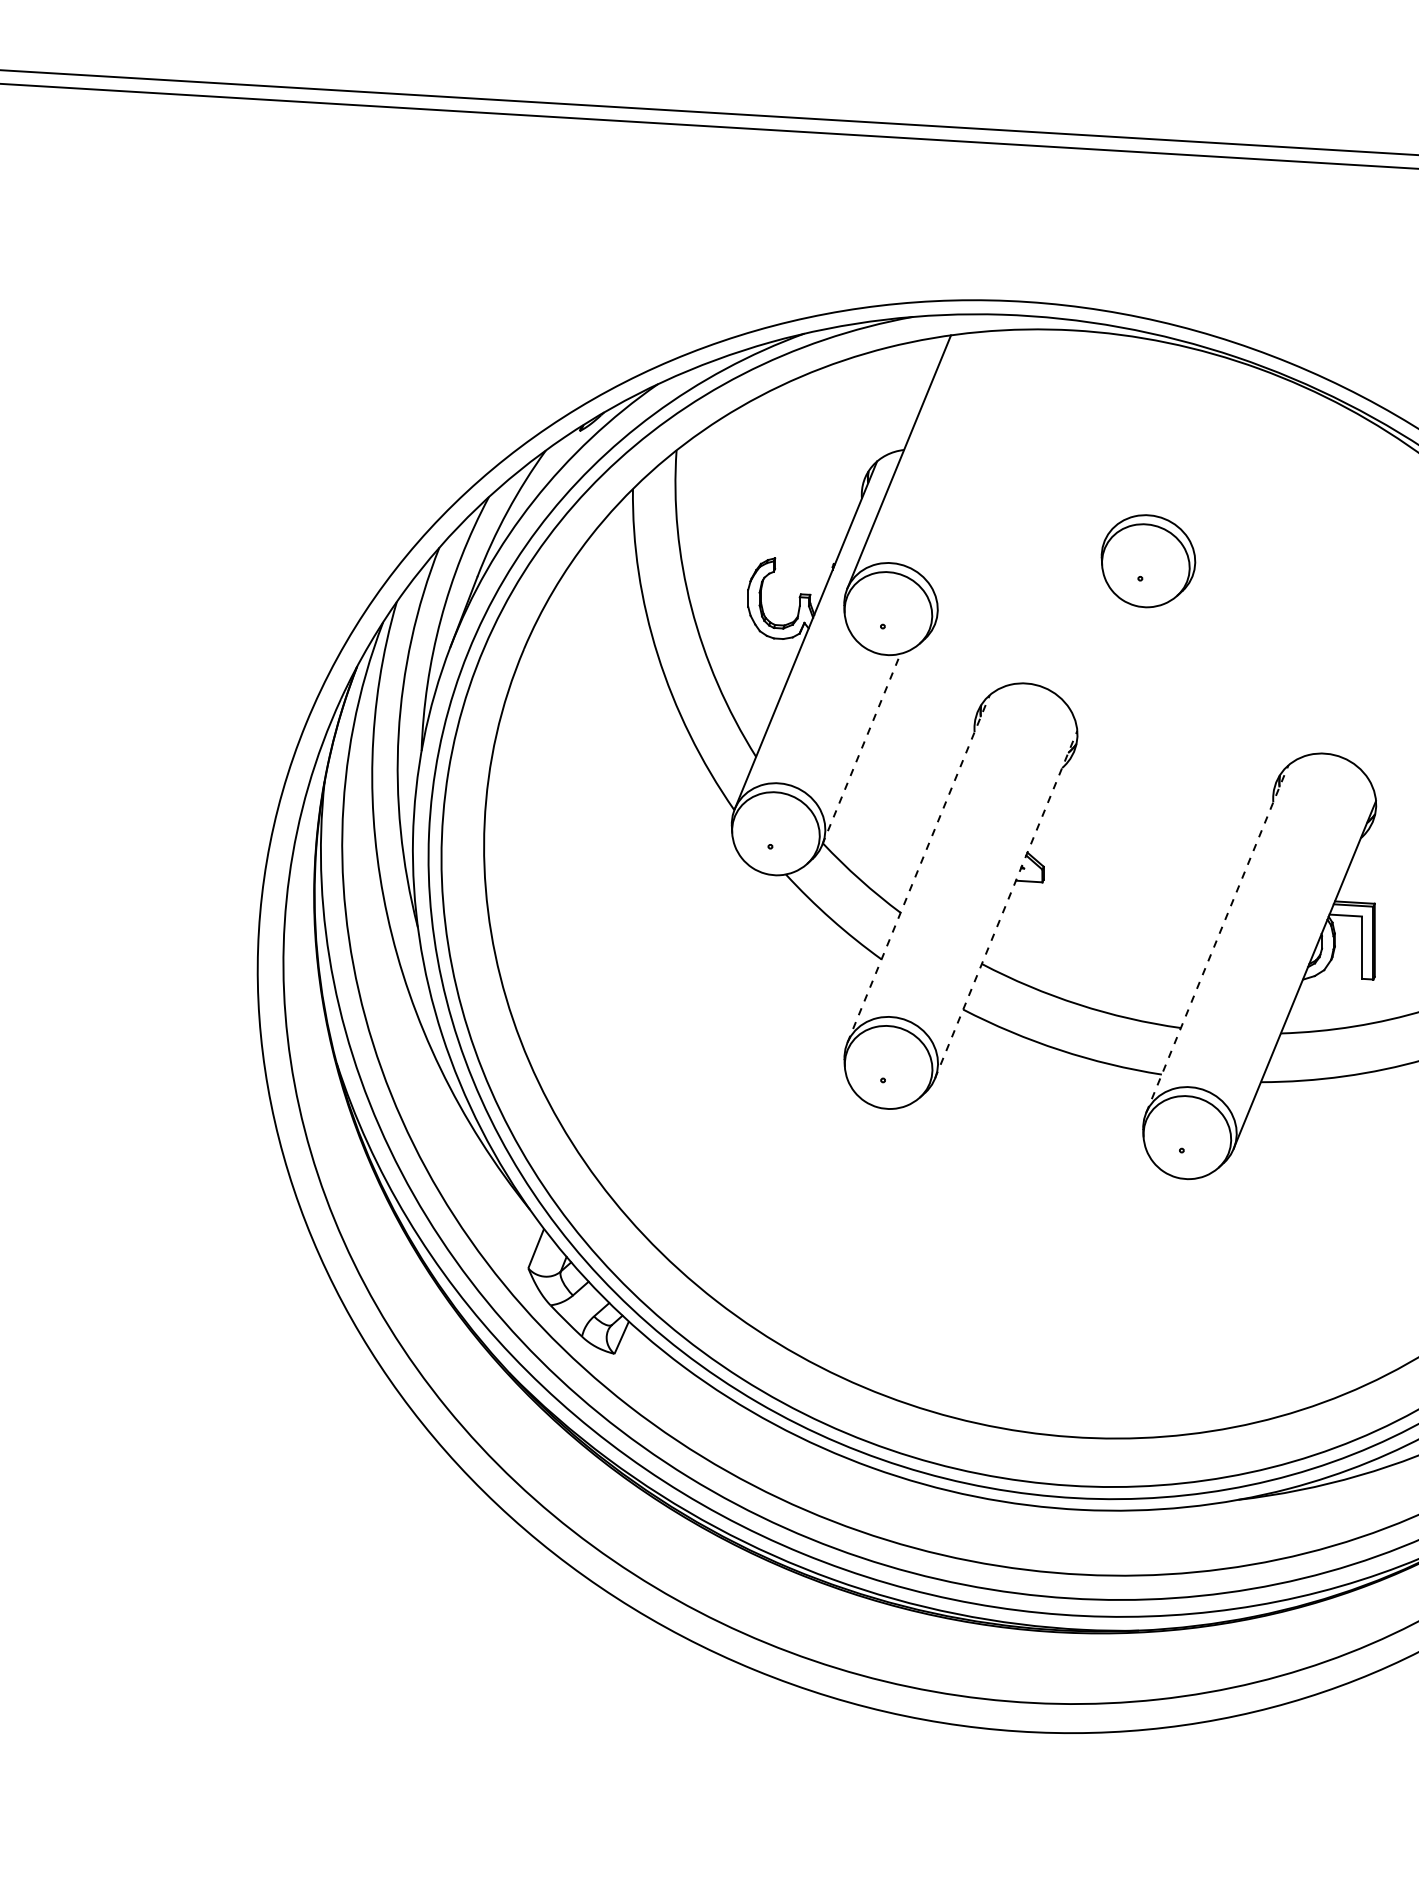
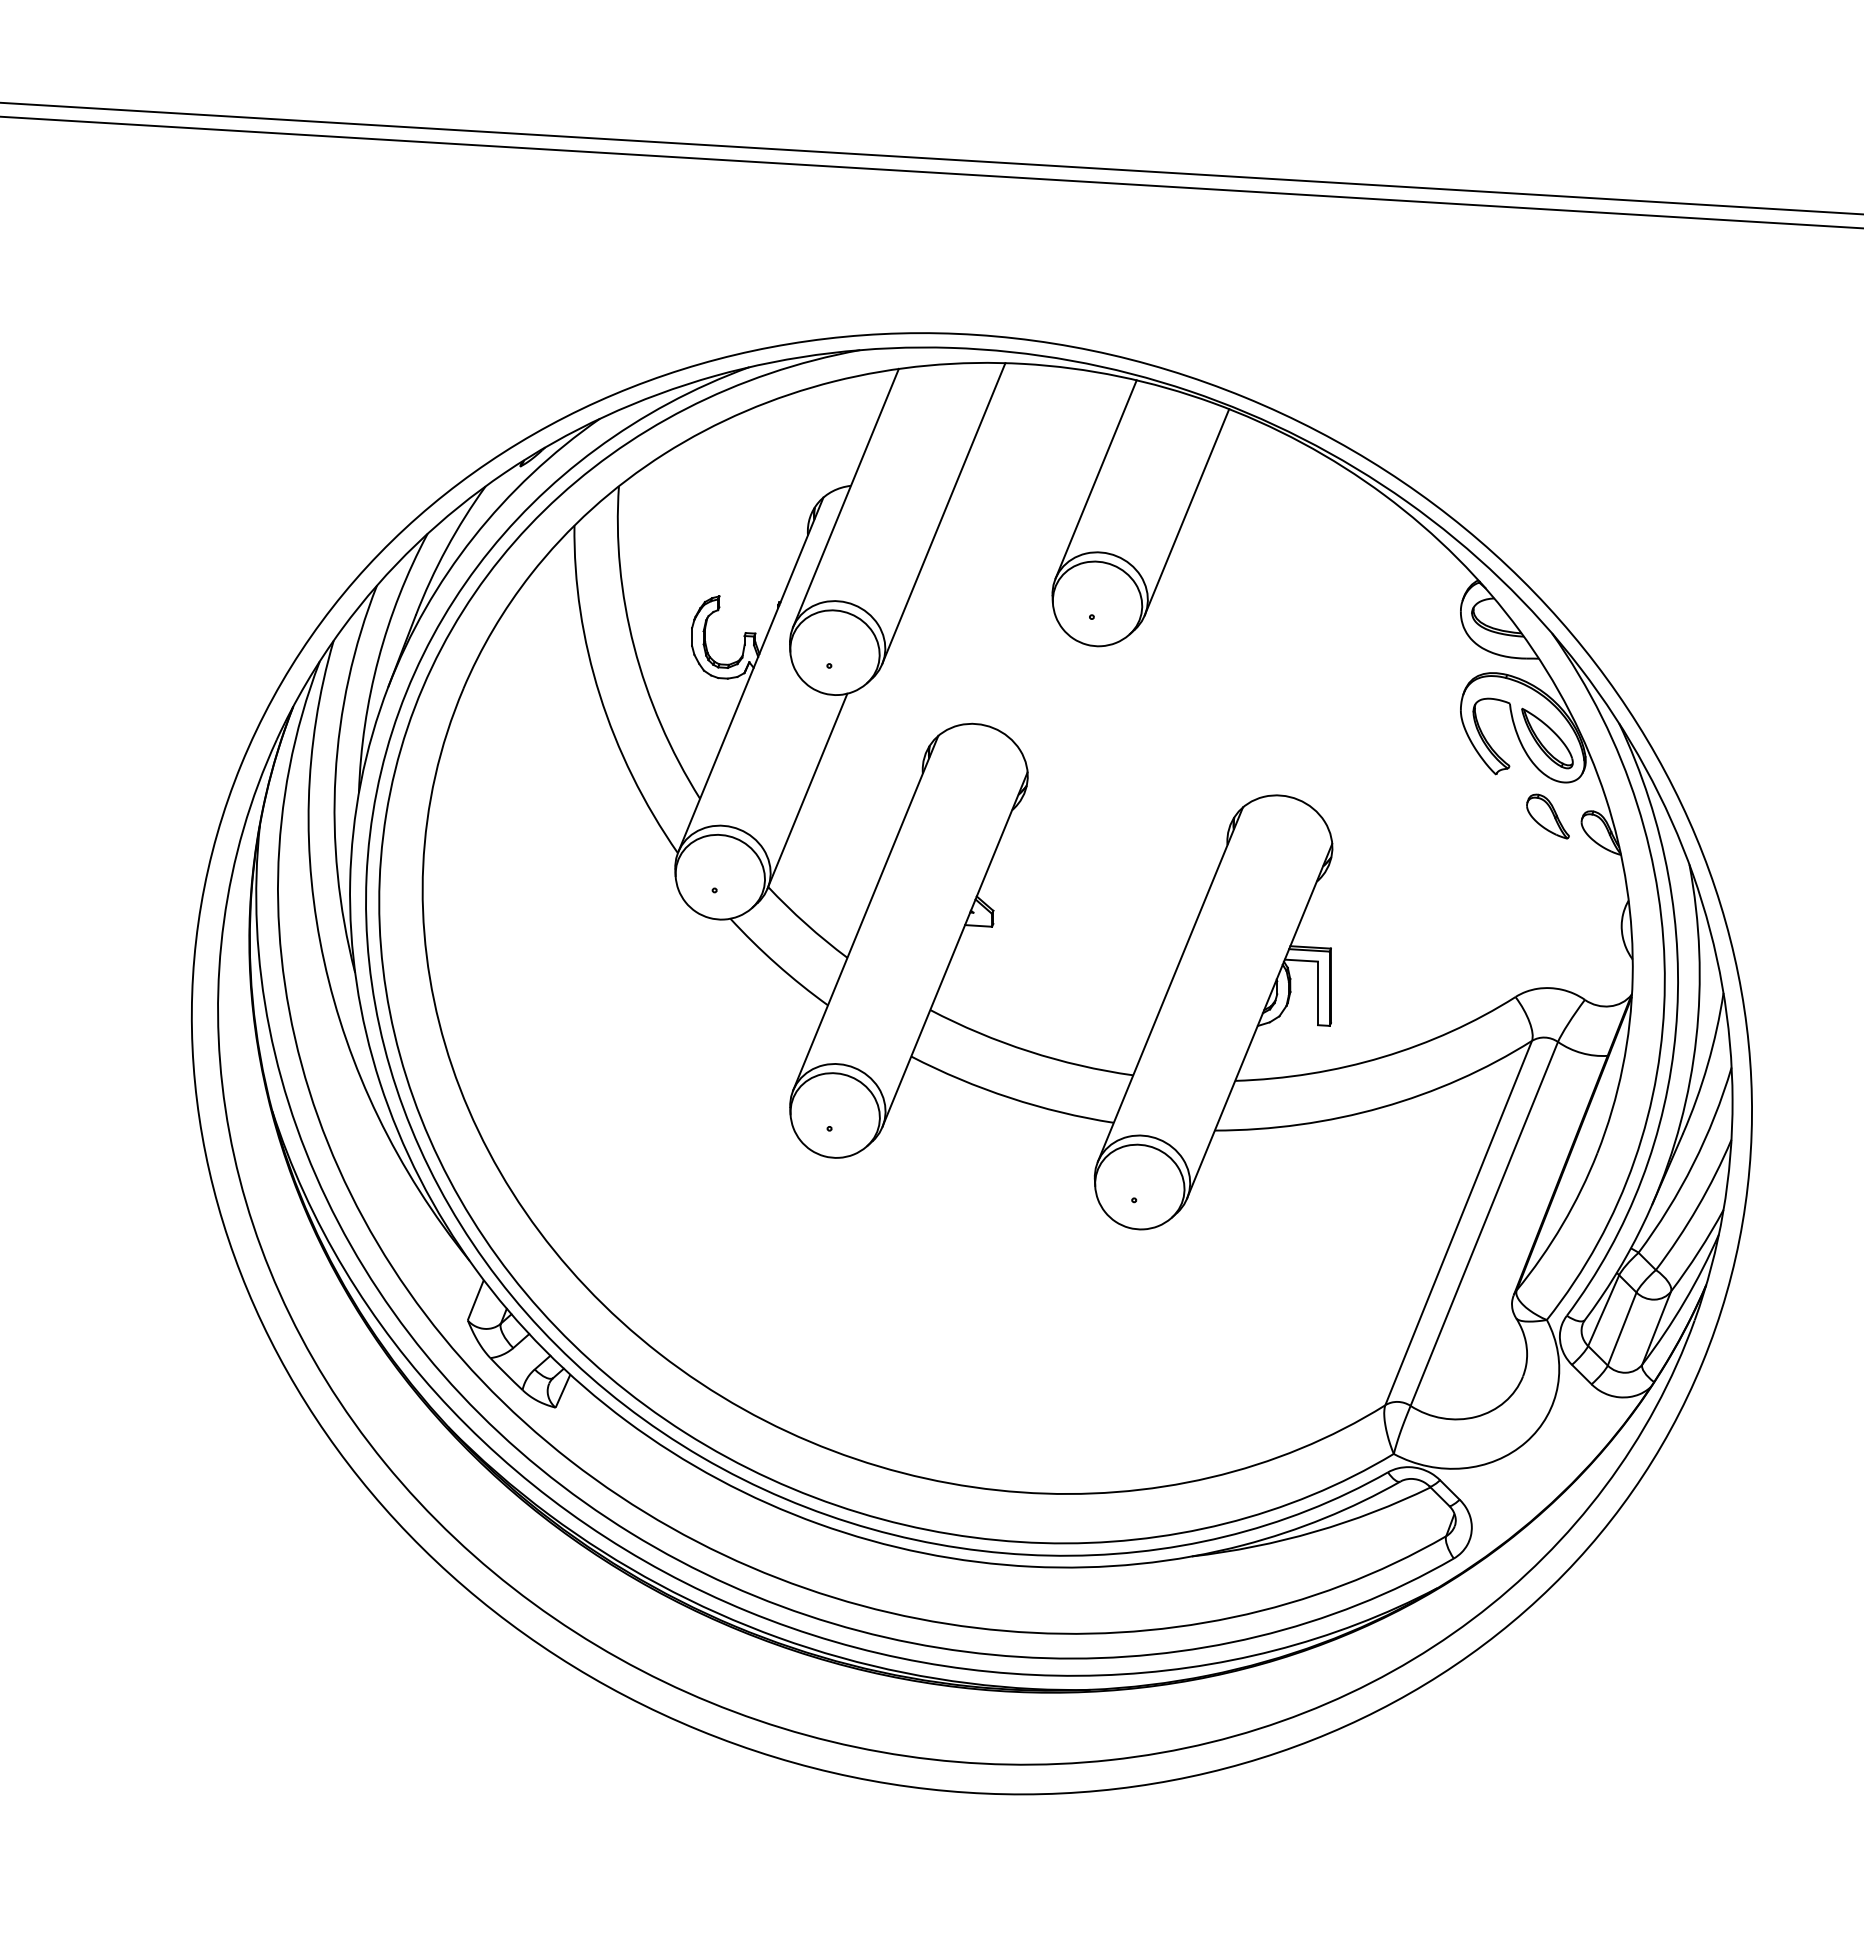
line: (1143, 443) -> (1095, 479), added
line: (1233, 476) -> (1186, 512), added
line: (994, 477) -> (943, 513), added
line: (861, 748) -> (807, 790), dashed -> solid
line: (918, 869) -> (865, 913), dashed -> solid
line: (1006, 904) -> (955, 949), dashed -> solid
line: (1217, 938) -> (1170, 984), dashed -> solid

